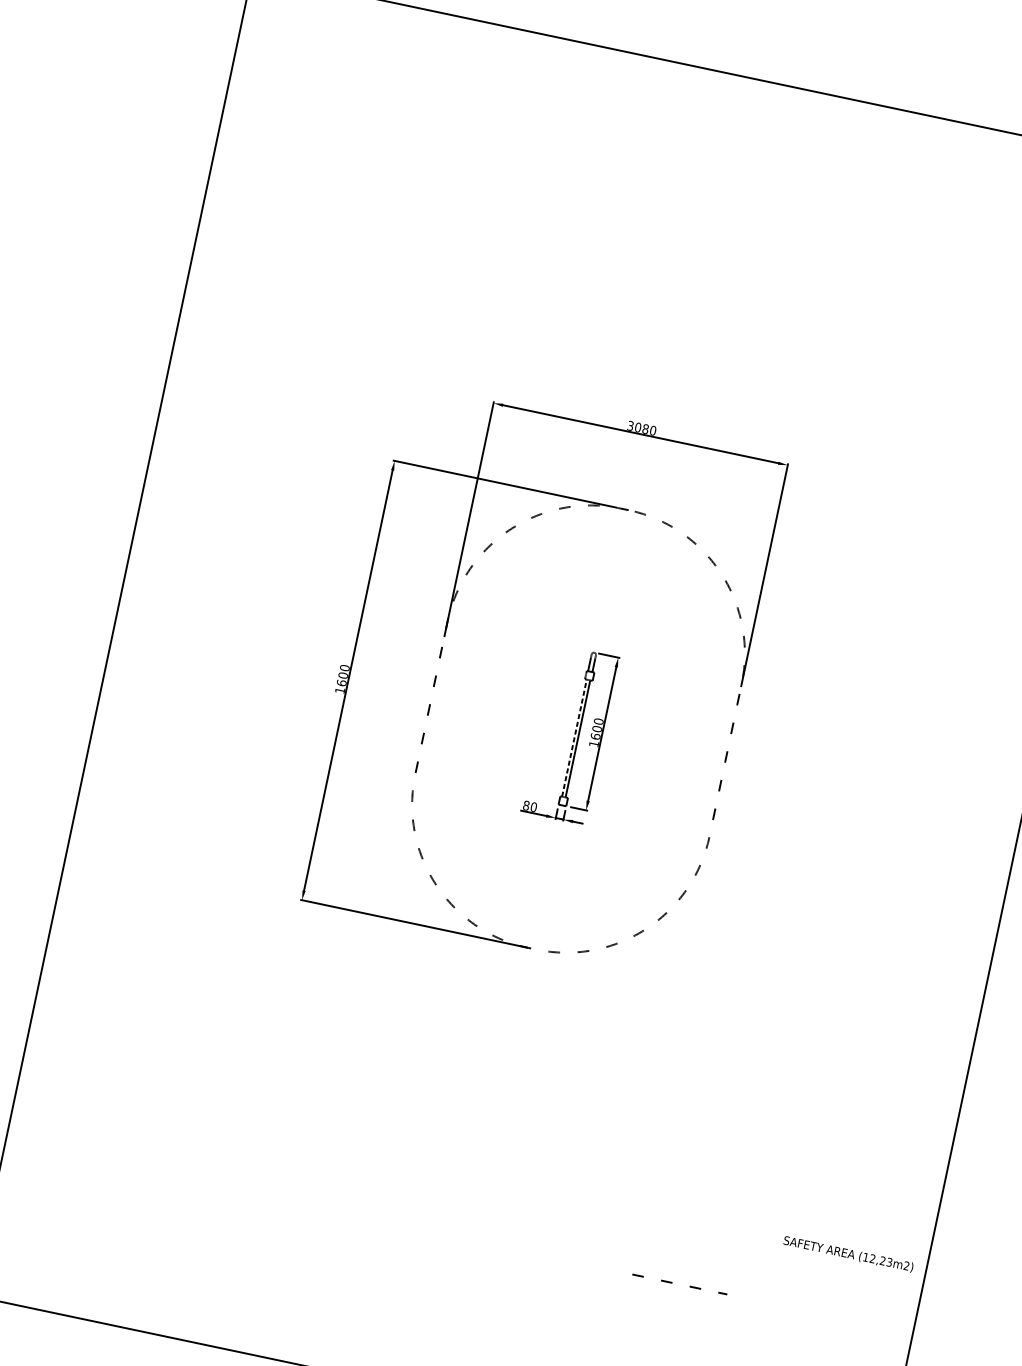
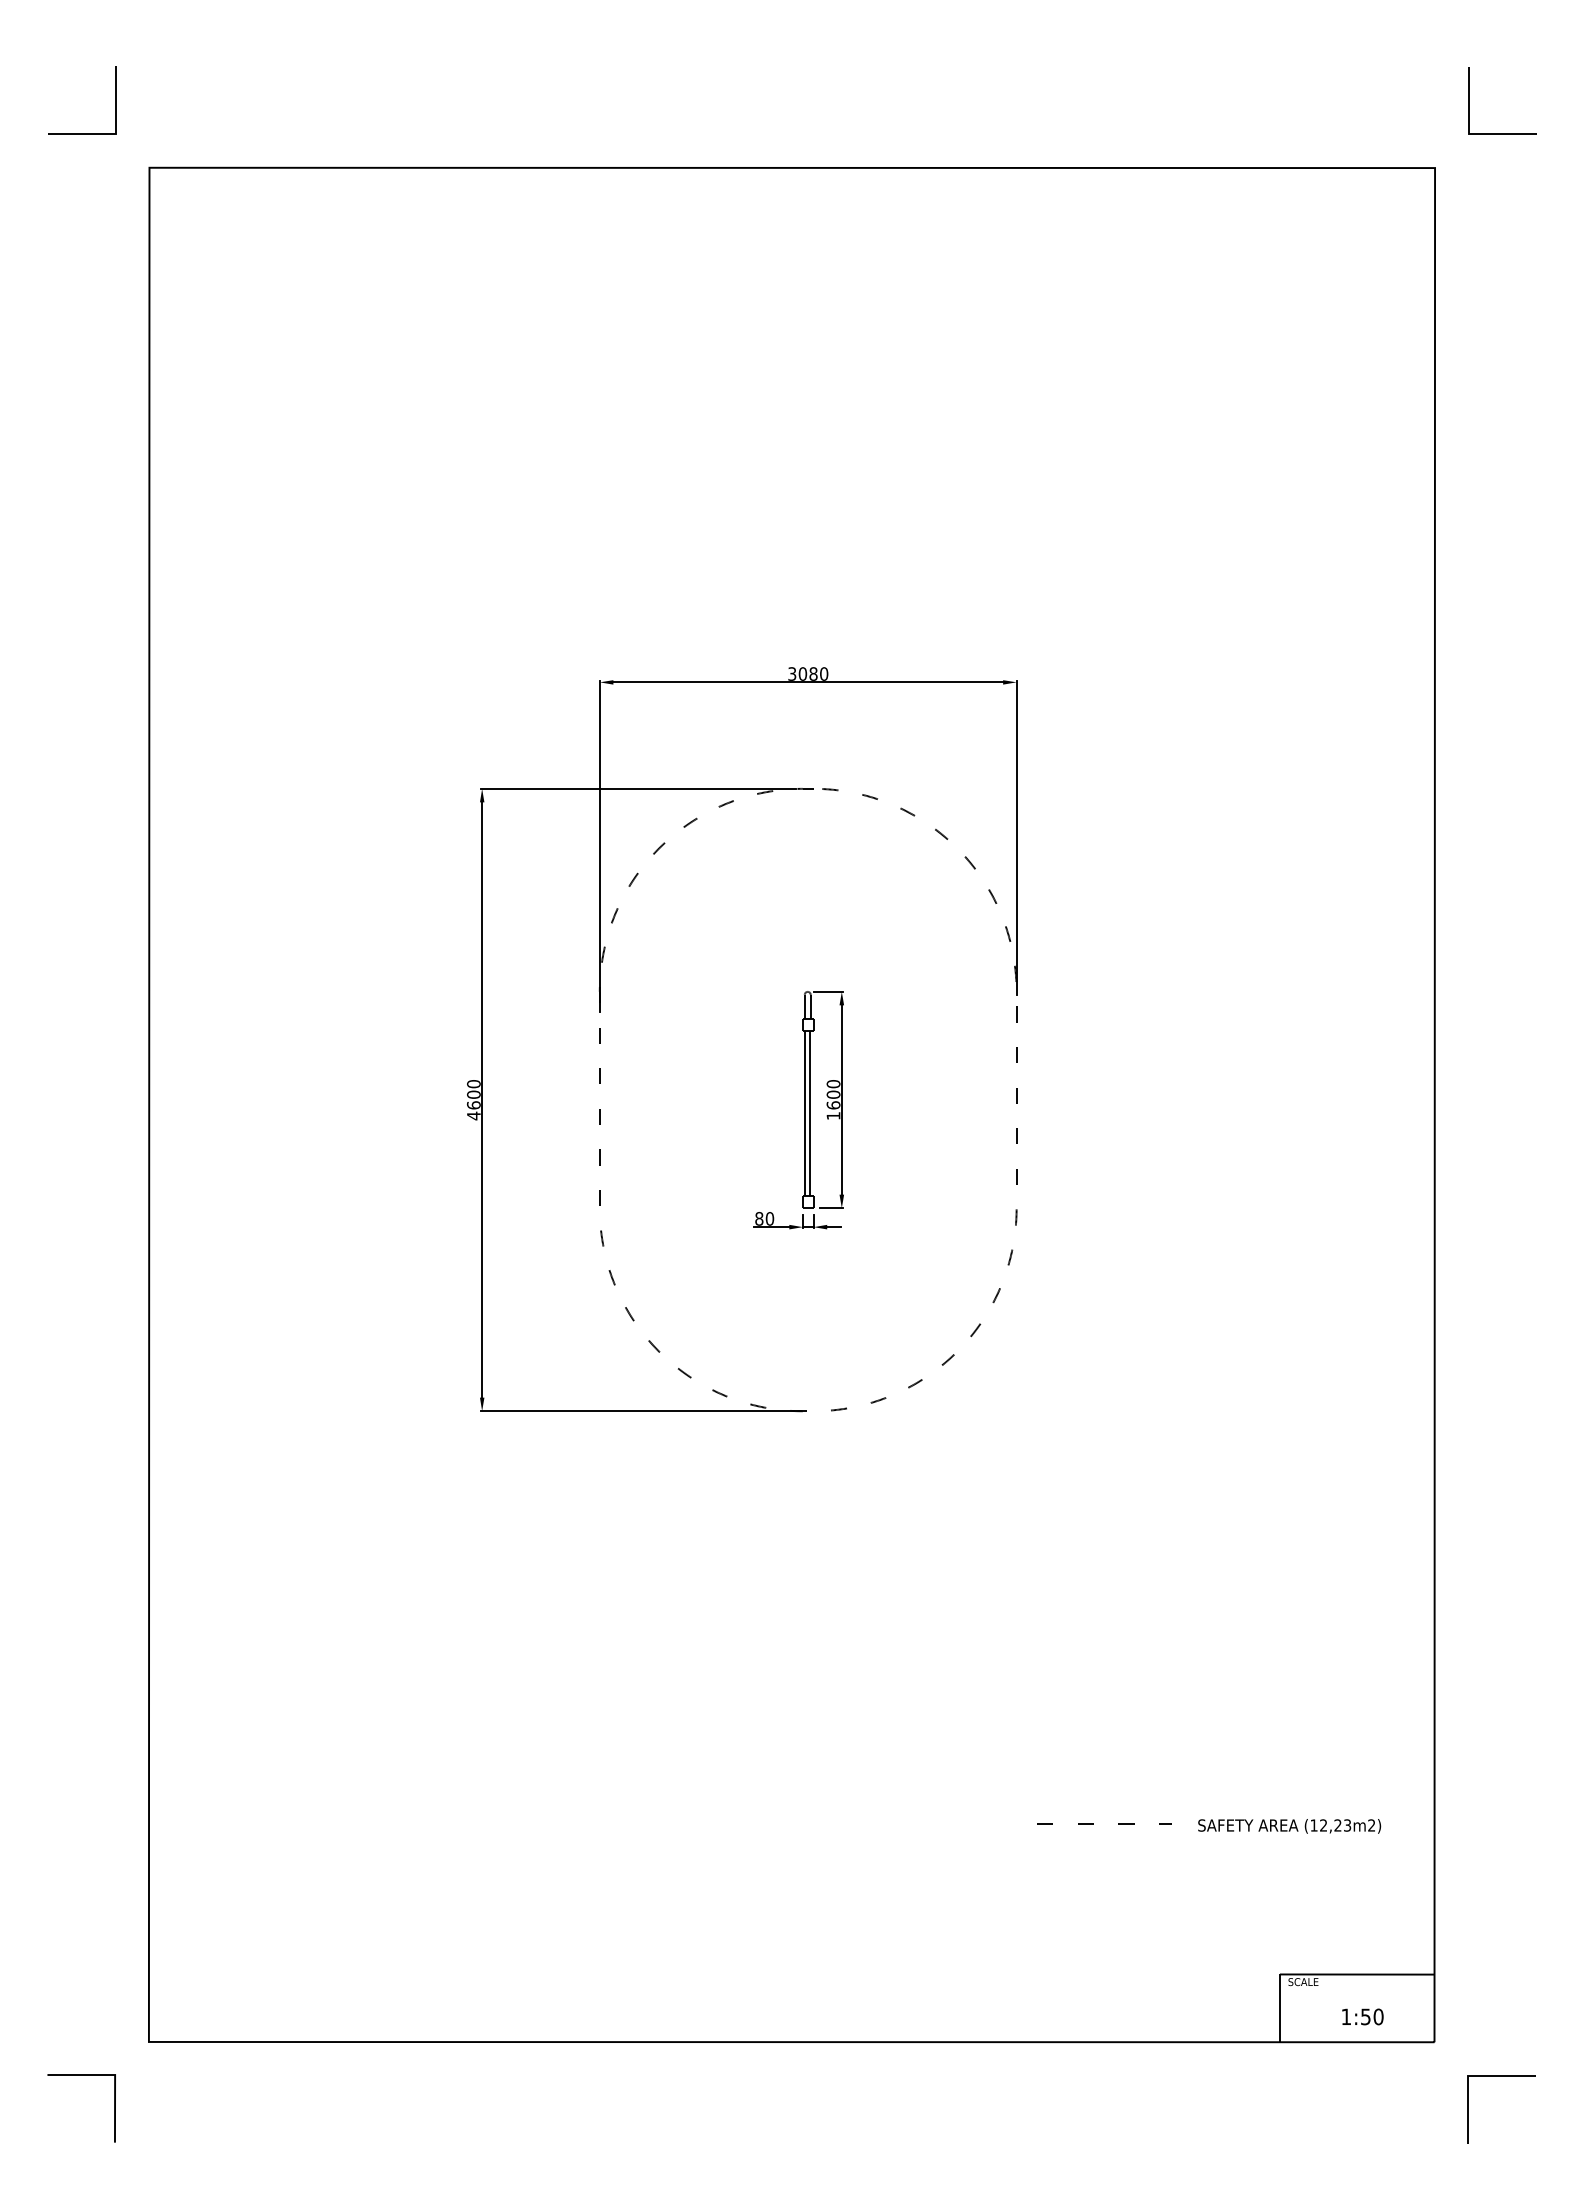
text: (339, 690) -> (473, 1115), 1600 -> 4600
line: (574, 738) -> (805, 1113), dashed -> solid
text: (848, 1254) -> (1289, 1826), moved

